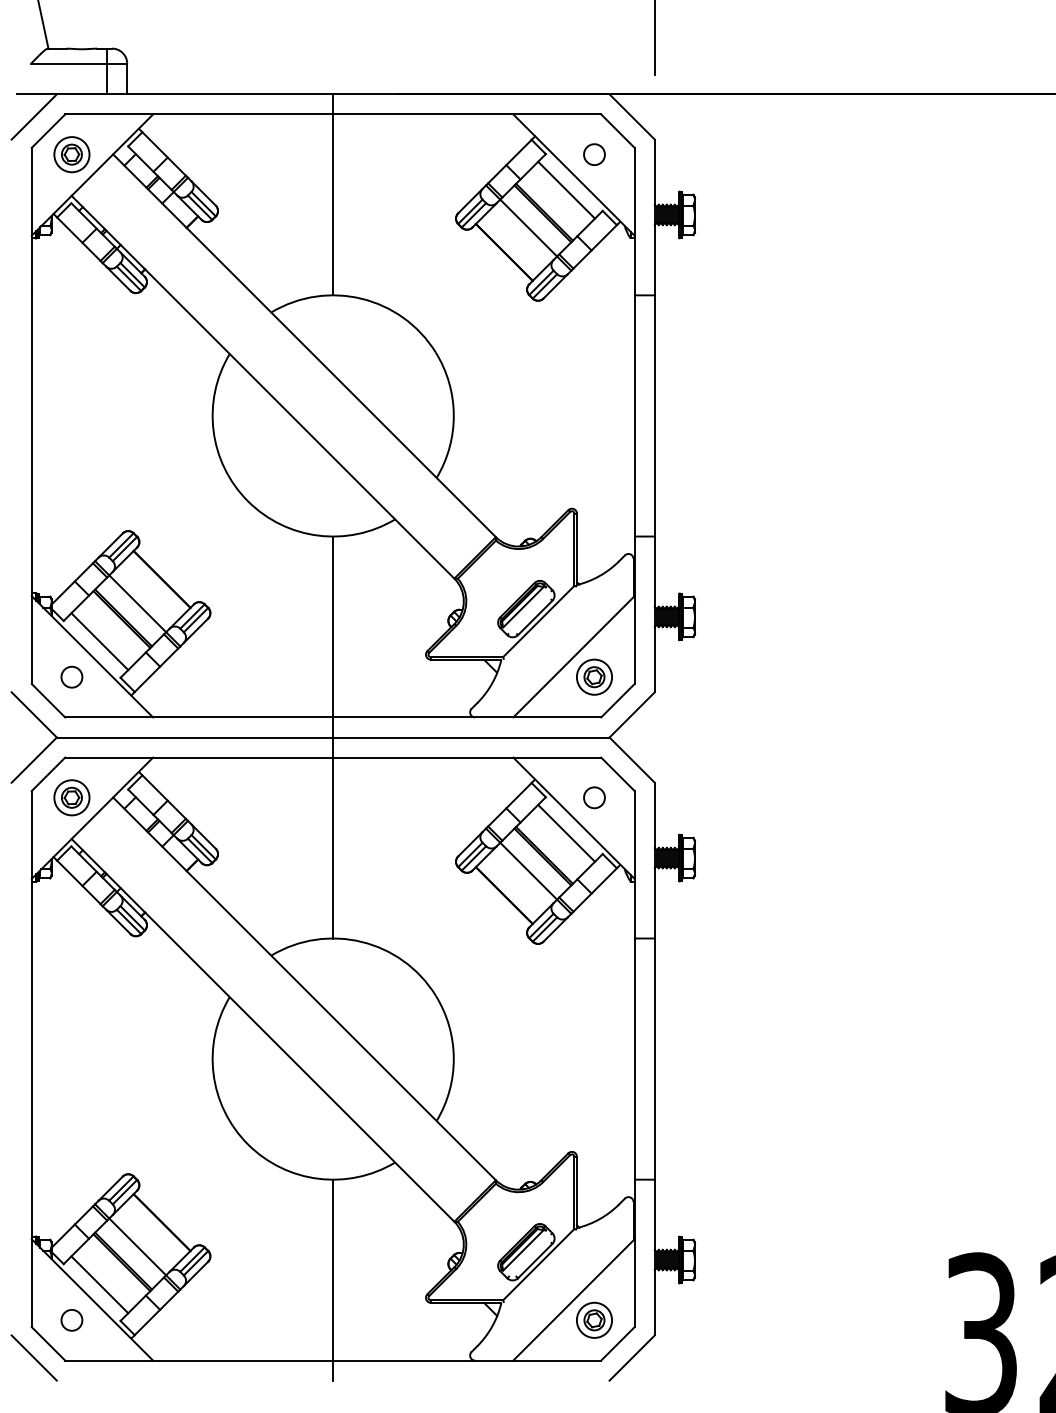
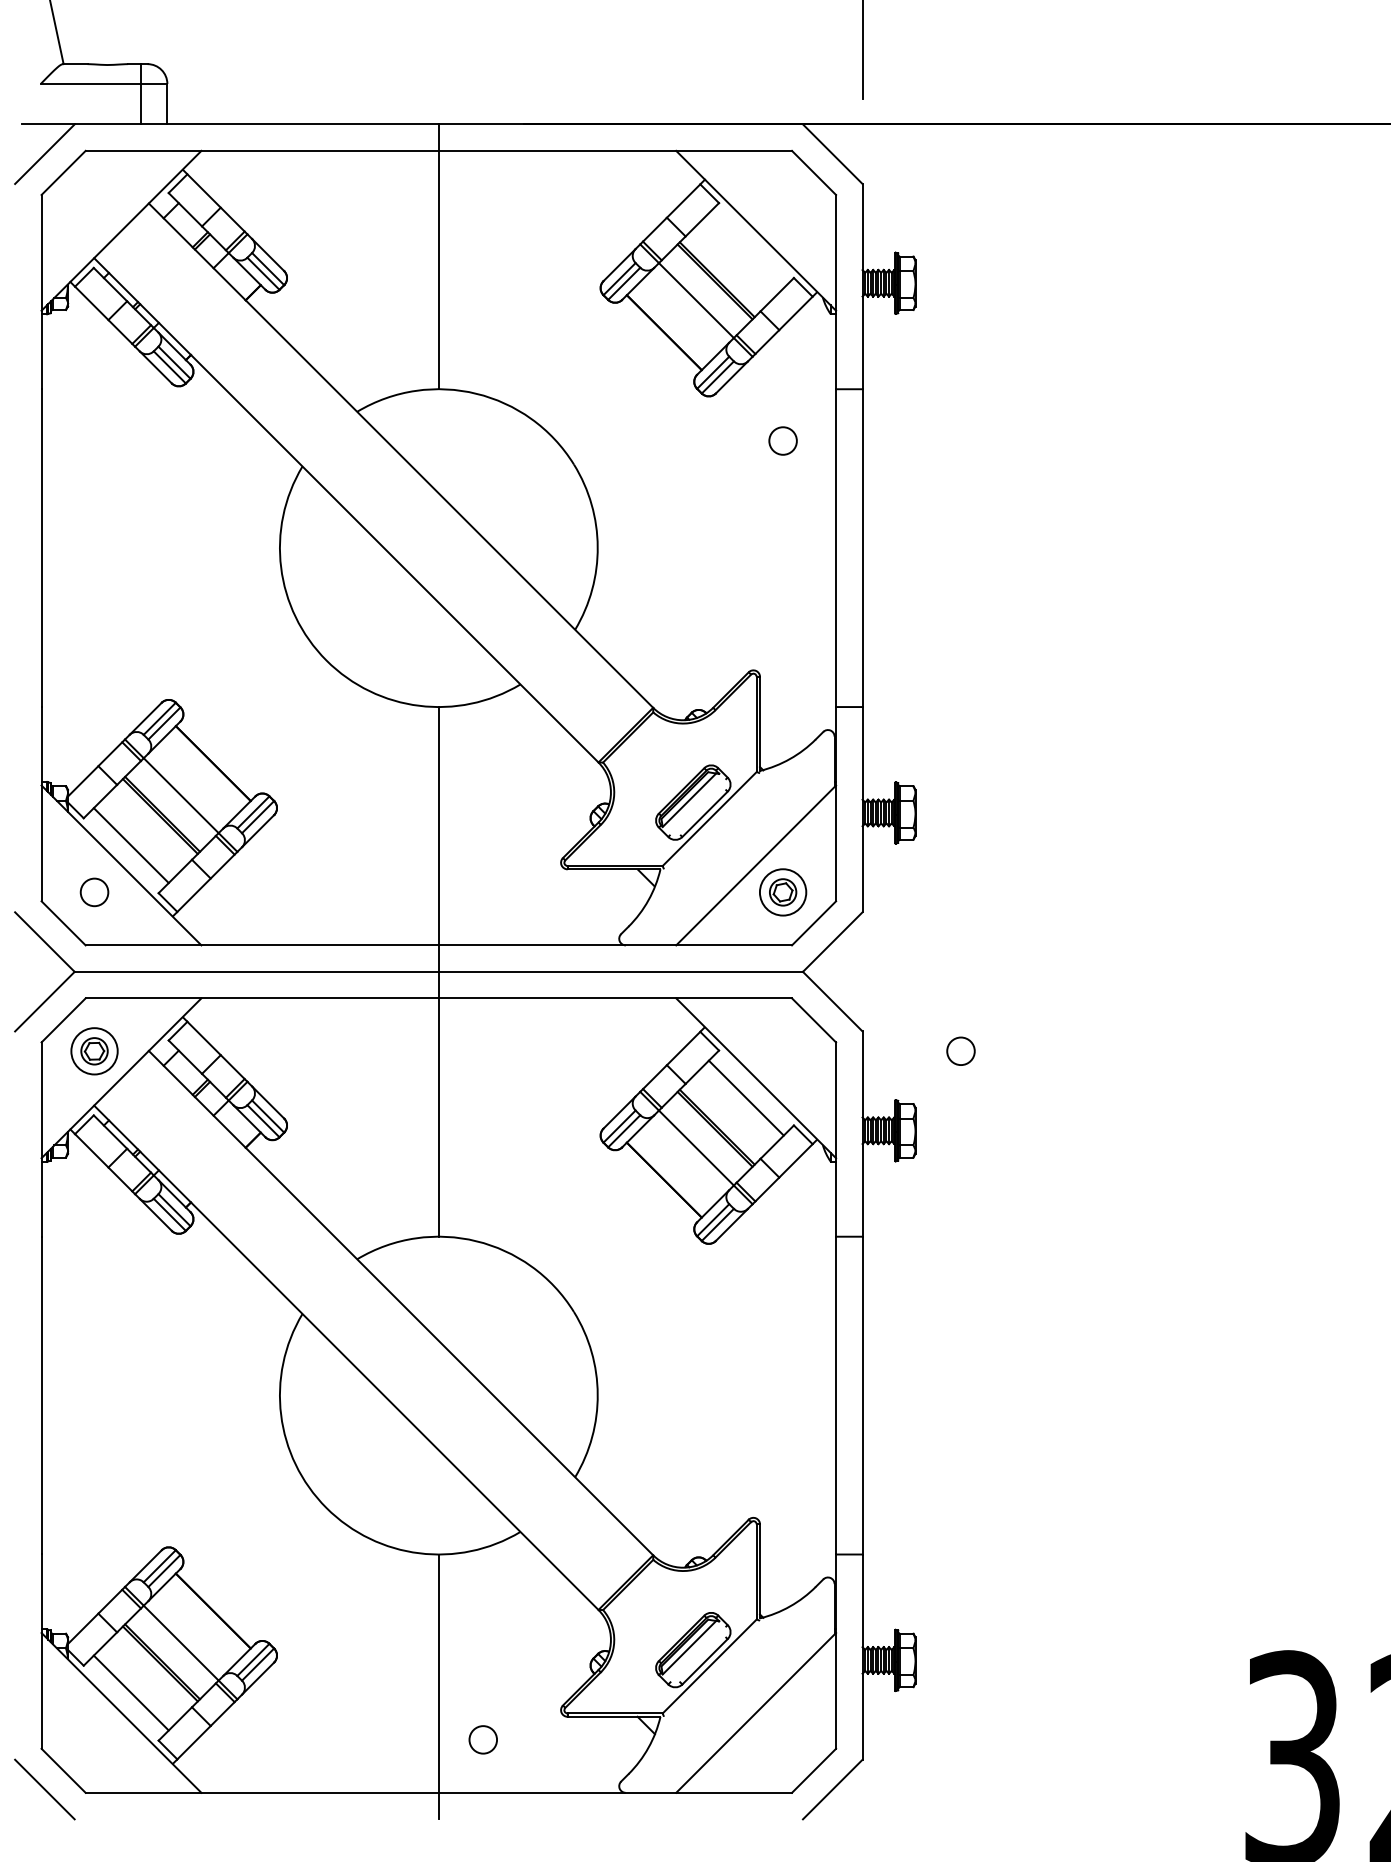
part: (71, 154) -> (93, 203), removed
circle: (594, 154) -> (783, 440), moved
line: (566, 189) -> (746, 249), removed
circle: (594, 797) -> (961, 1050), moved
part: (594, 1319) -> (783, 1738), removed
circle: (71, 1320) -> (482, 1740), moved

